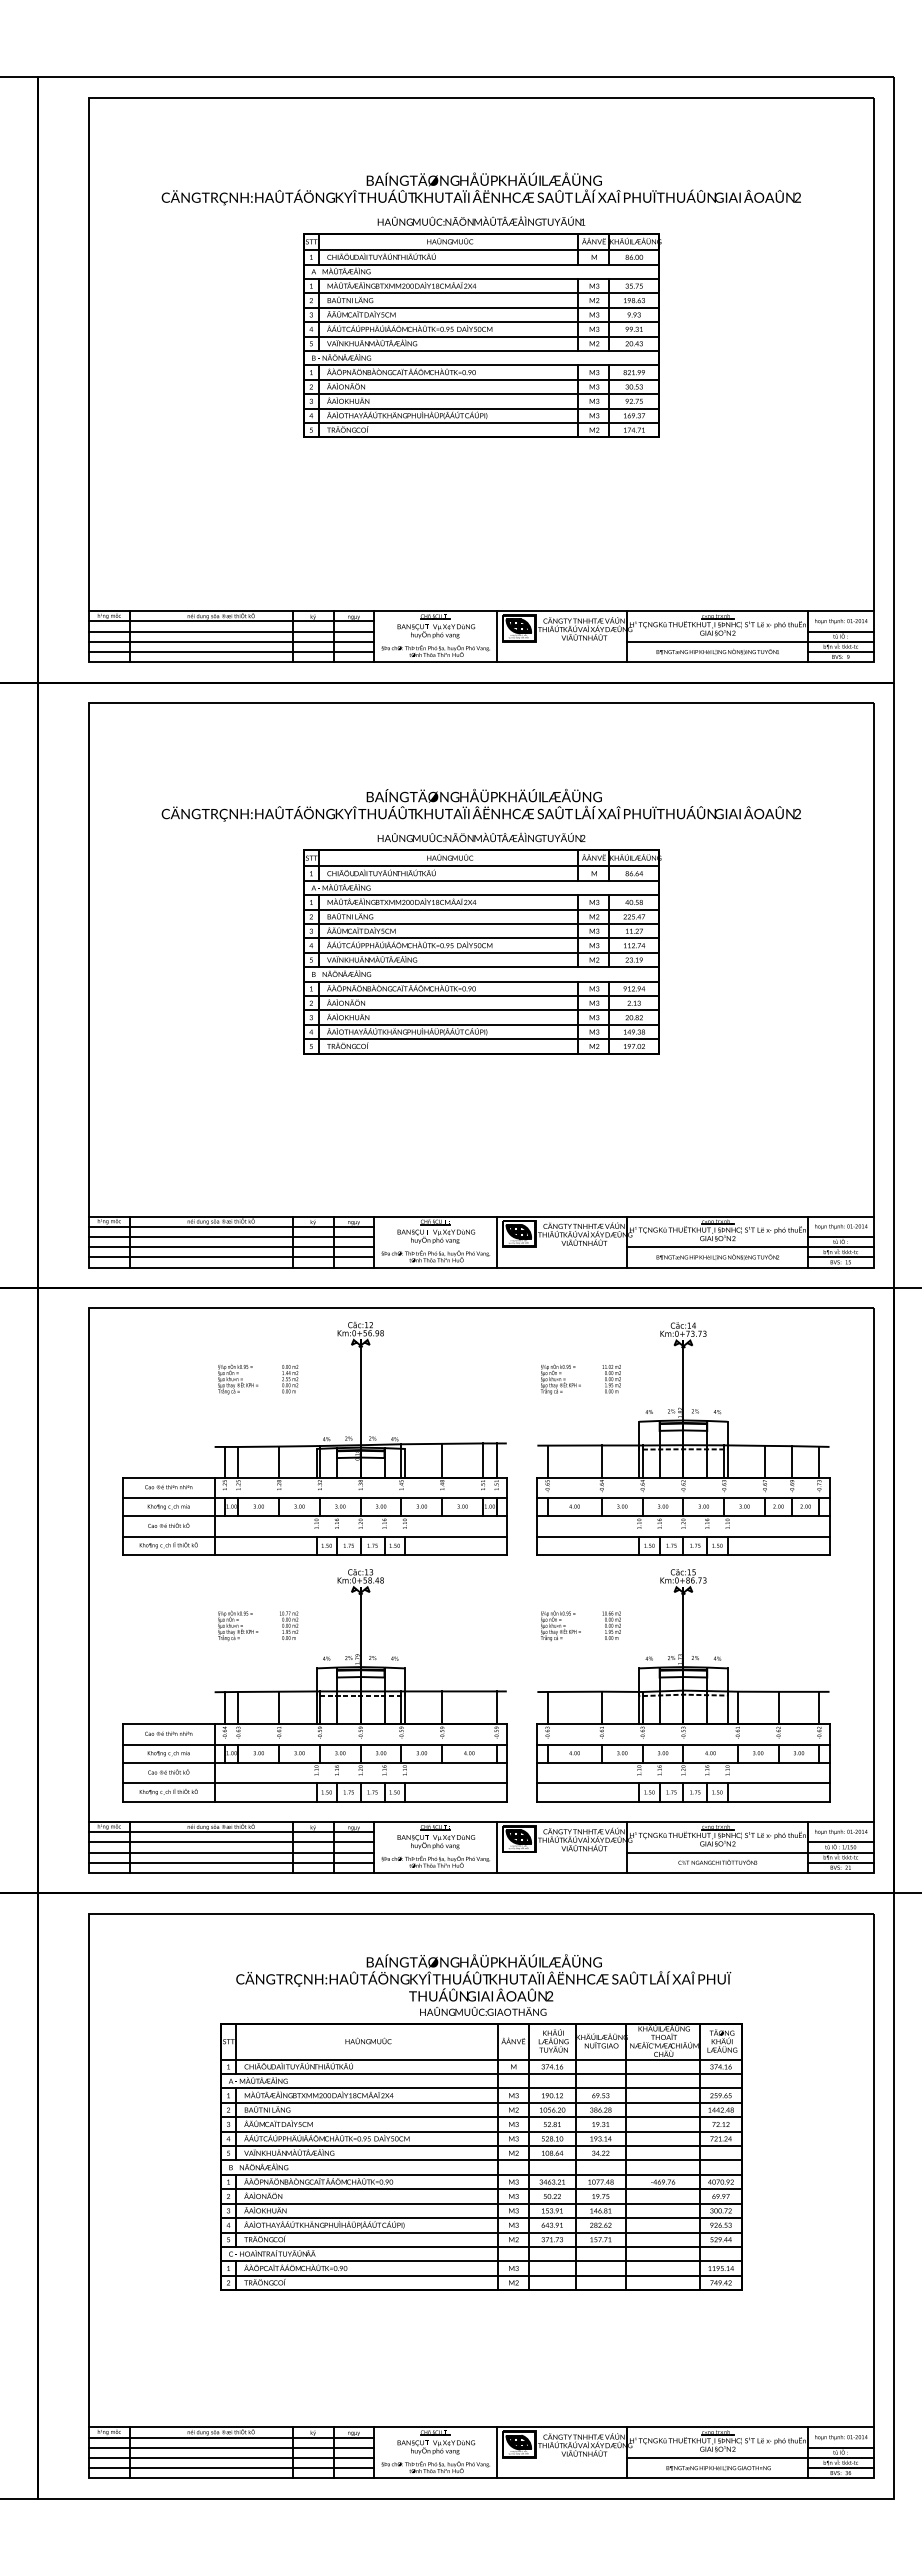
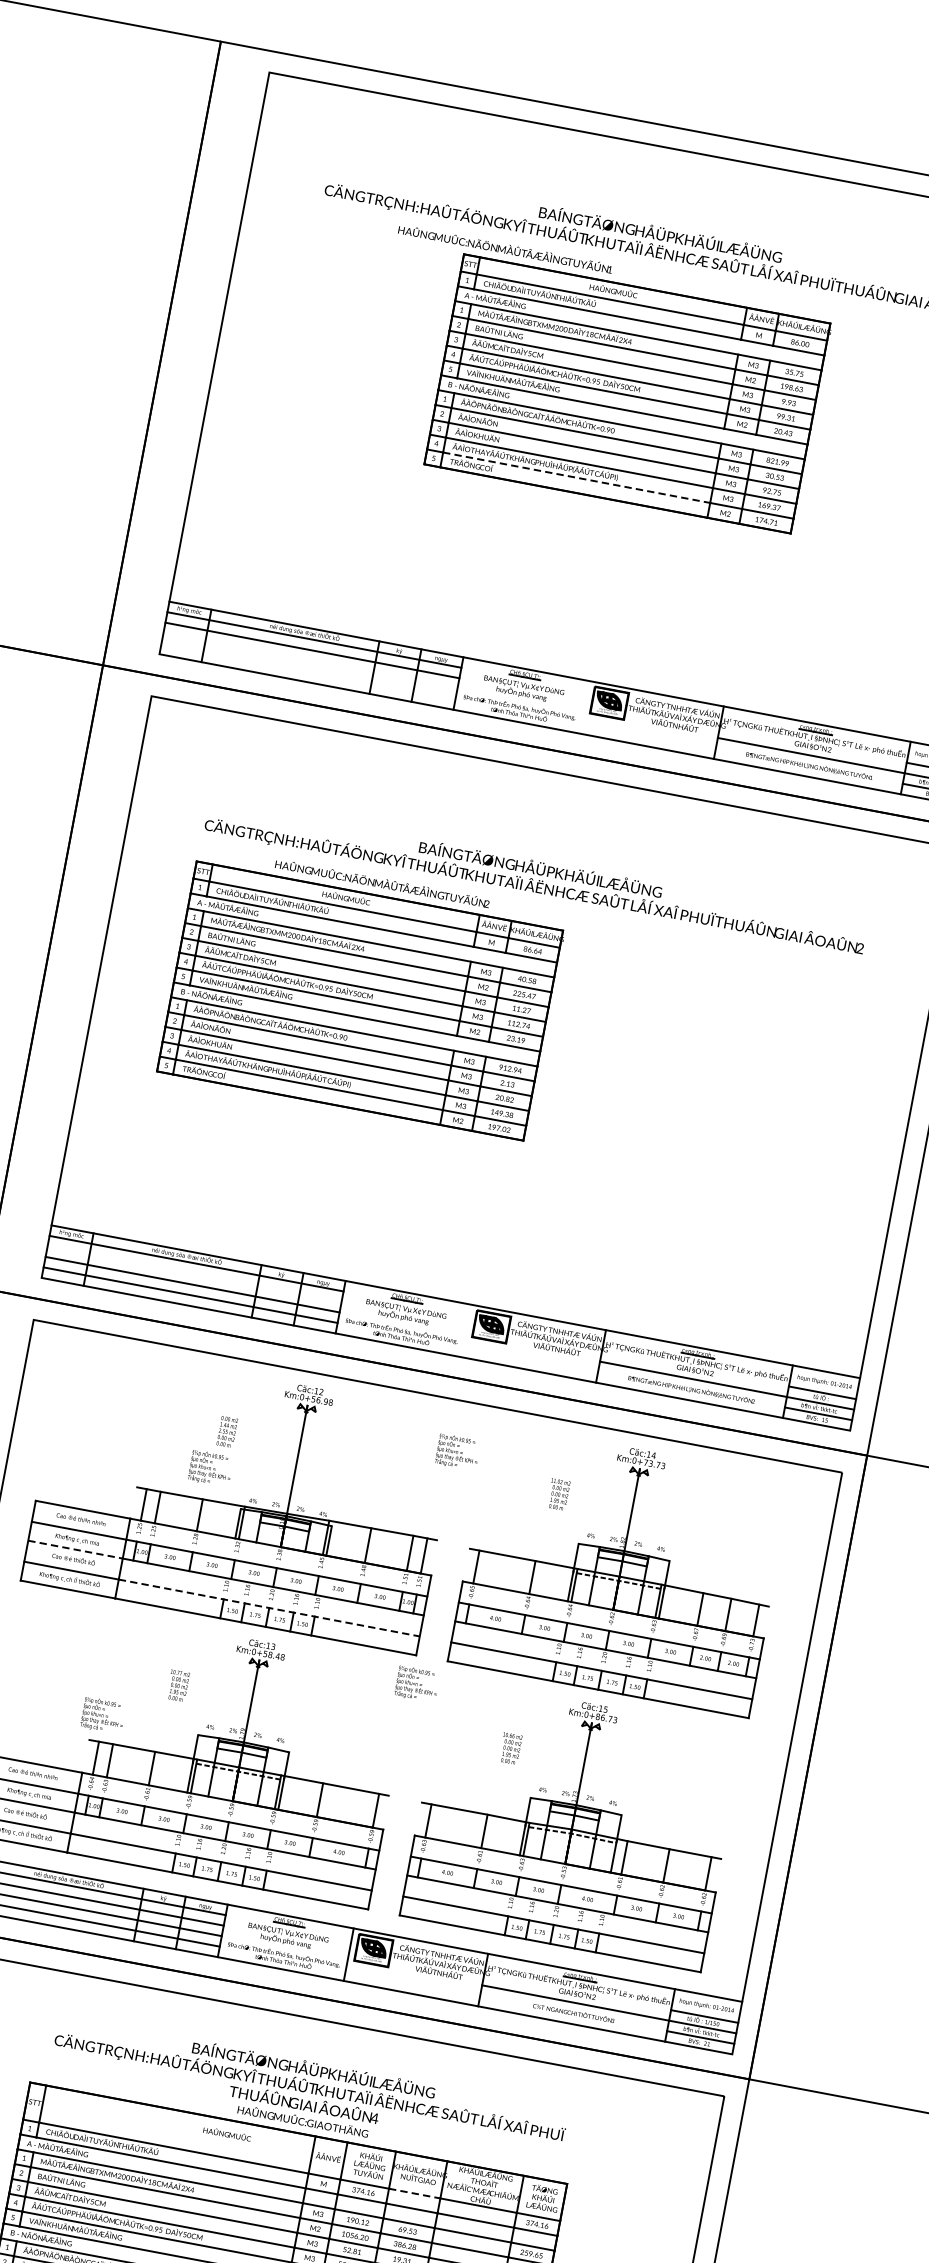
text: (481, 220) -> (505, 248), moved
line: (448, 422) -> (576, 477), solid -> dashed
line: (496, 636) -> (584, 707), removed
line: (231, 641) -> (310, 660), removed
line: (231, 652) -> (308, 671), removed
part: (482, 943) -> (362, 992), moved
line: (231, 1237) -> (194, 1274), removed
line: (496, 1241) -> (466, 1330), removed
text: (238, 1379) -> (211, 1468), moved
text: (560, 1379) -> (457, 1452), moved
line: (168, 1516) -> (75, 1549), solid -> dashed
line: (361, 1536) -> (270, 1607), solid -> dashed
text: (238, 1625) -> (103, 1715), moved
text: (560, 1625) -> (416, 1683), moved
text: (549, 1996) -> (374, 2118), 2 -> 4
text: (368, 2040) -> (227, 2133), moved
line: (600, 2059) -> (414, 2193), solid -> dashed

